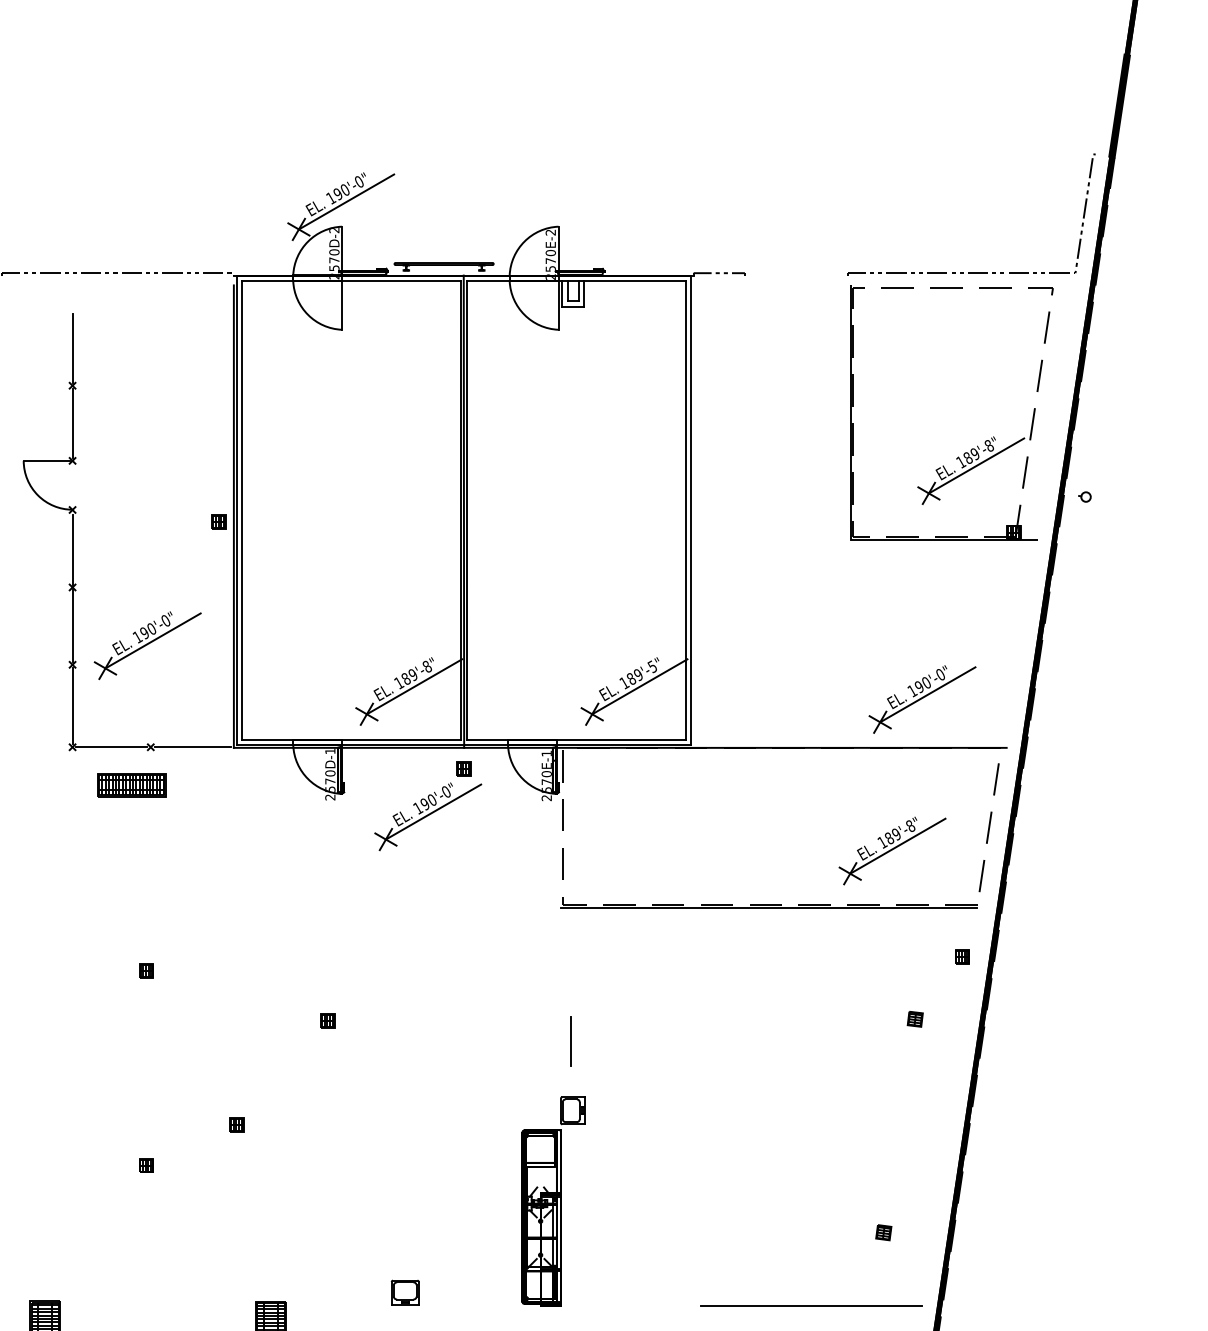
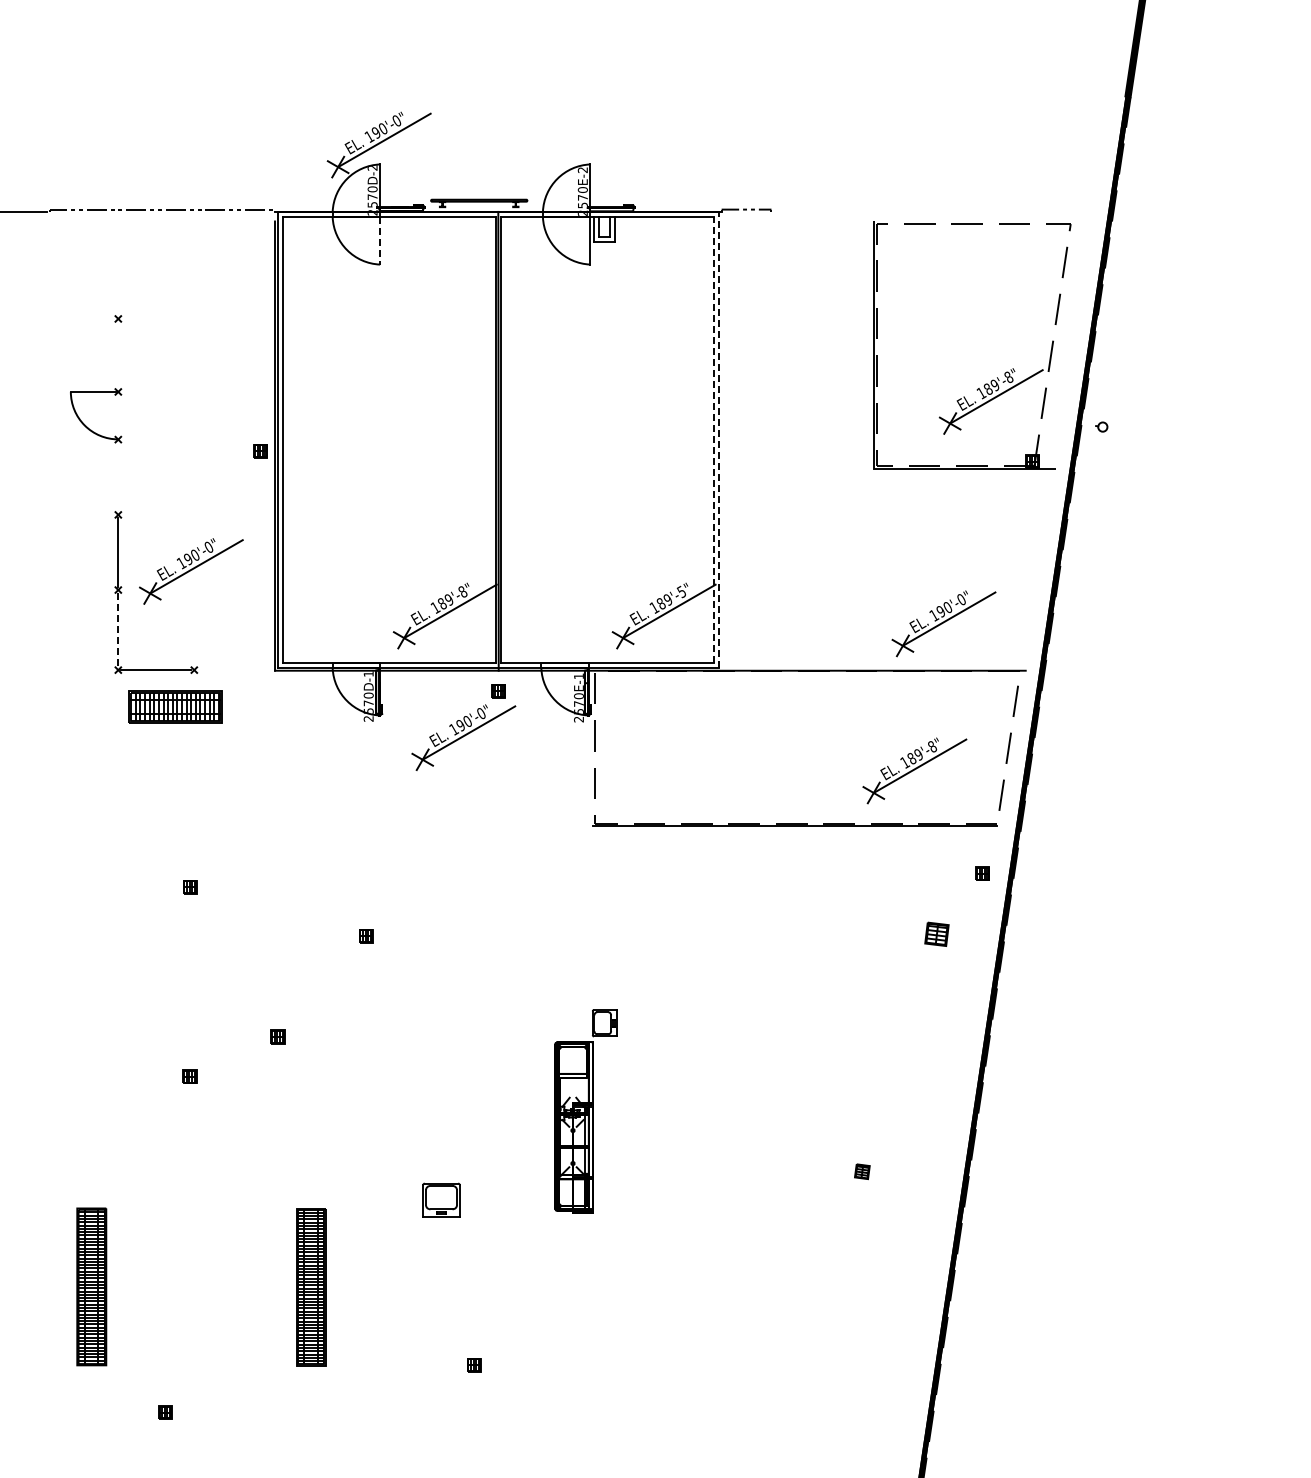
line: (971, 273) -> (991, 209), removed
line: (342, 304) -> (380, 240), solid -> dashed
line: (72, 348) -> (118, 282), removed
line: (72, 422) -> (118, 354), removed
line: (691, 509) -> (719, 439), solid -> dashed
line: (685, 510) -> (713, 440), solid -> dashed
line: (72, 549) -> (118, 478), removed
line: (72, 706) -> (118, 630), solid -> dashed
line: (192, 747) -> (234, 670), removed
part: (131, 784) -> (175, 706), size x1.4
part: (914, 1019) -> (936, 934), size x1.6
line: (570, 1041) -> (602, 955), removed
part: (883, 1232) -> (862, 1171), moved
part: (405, 1292) -> (441, 1199), size x1.4
line: (810, 1305) -> (835, 1212), removed

